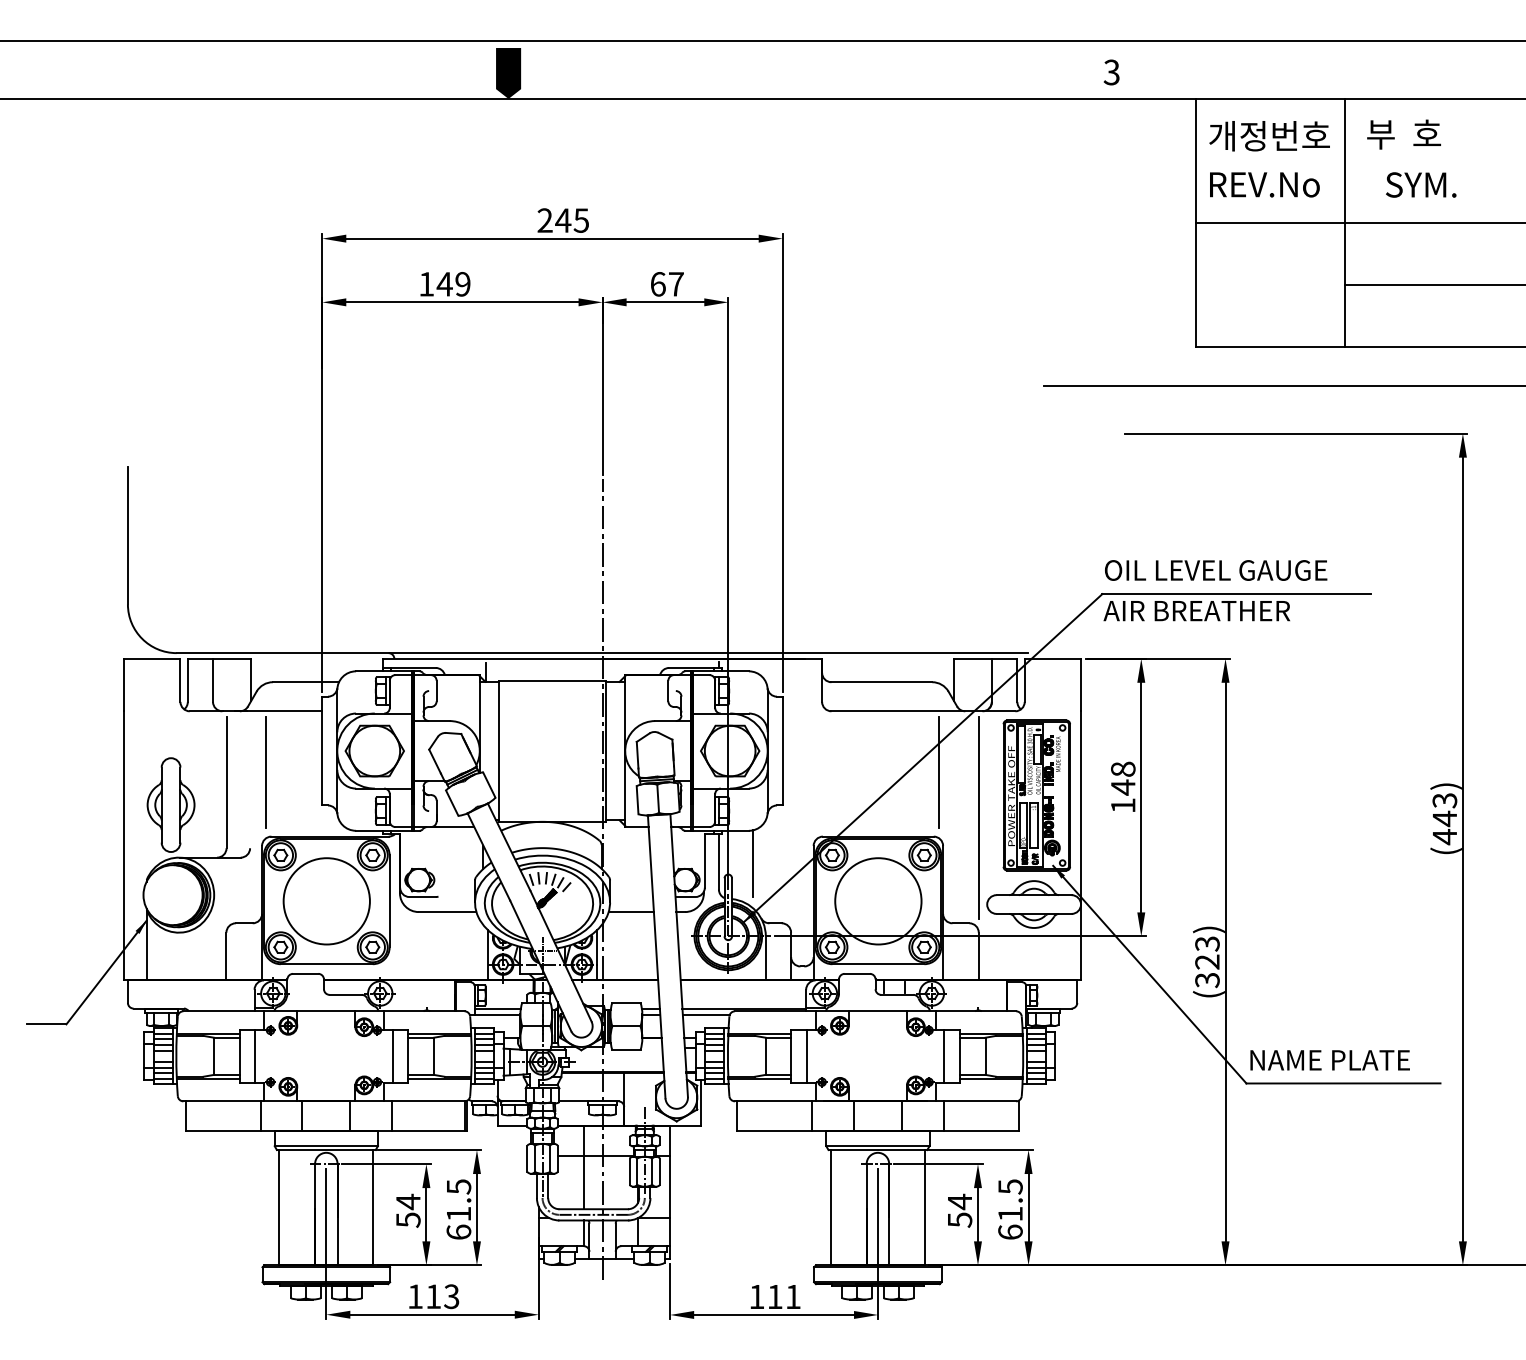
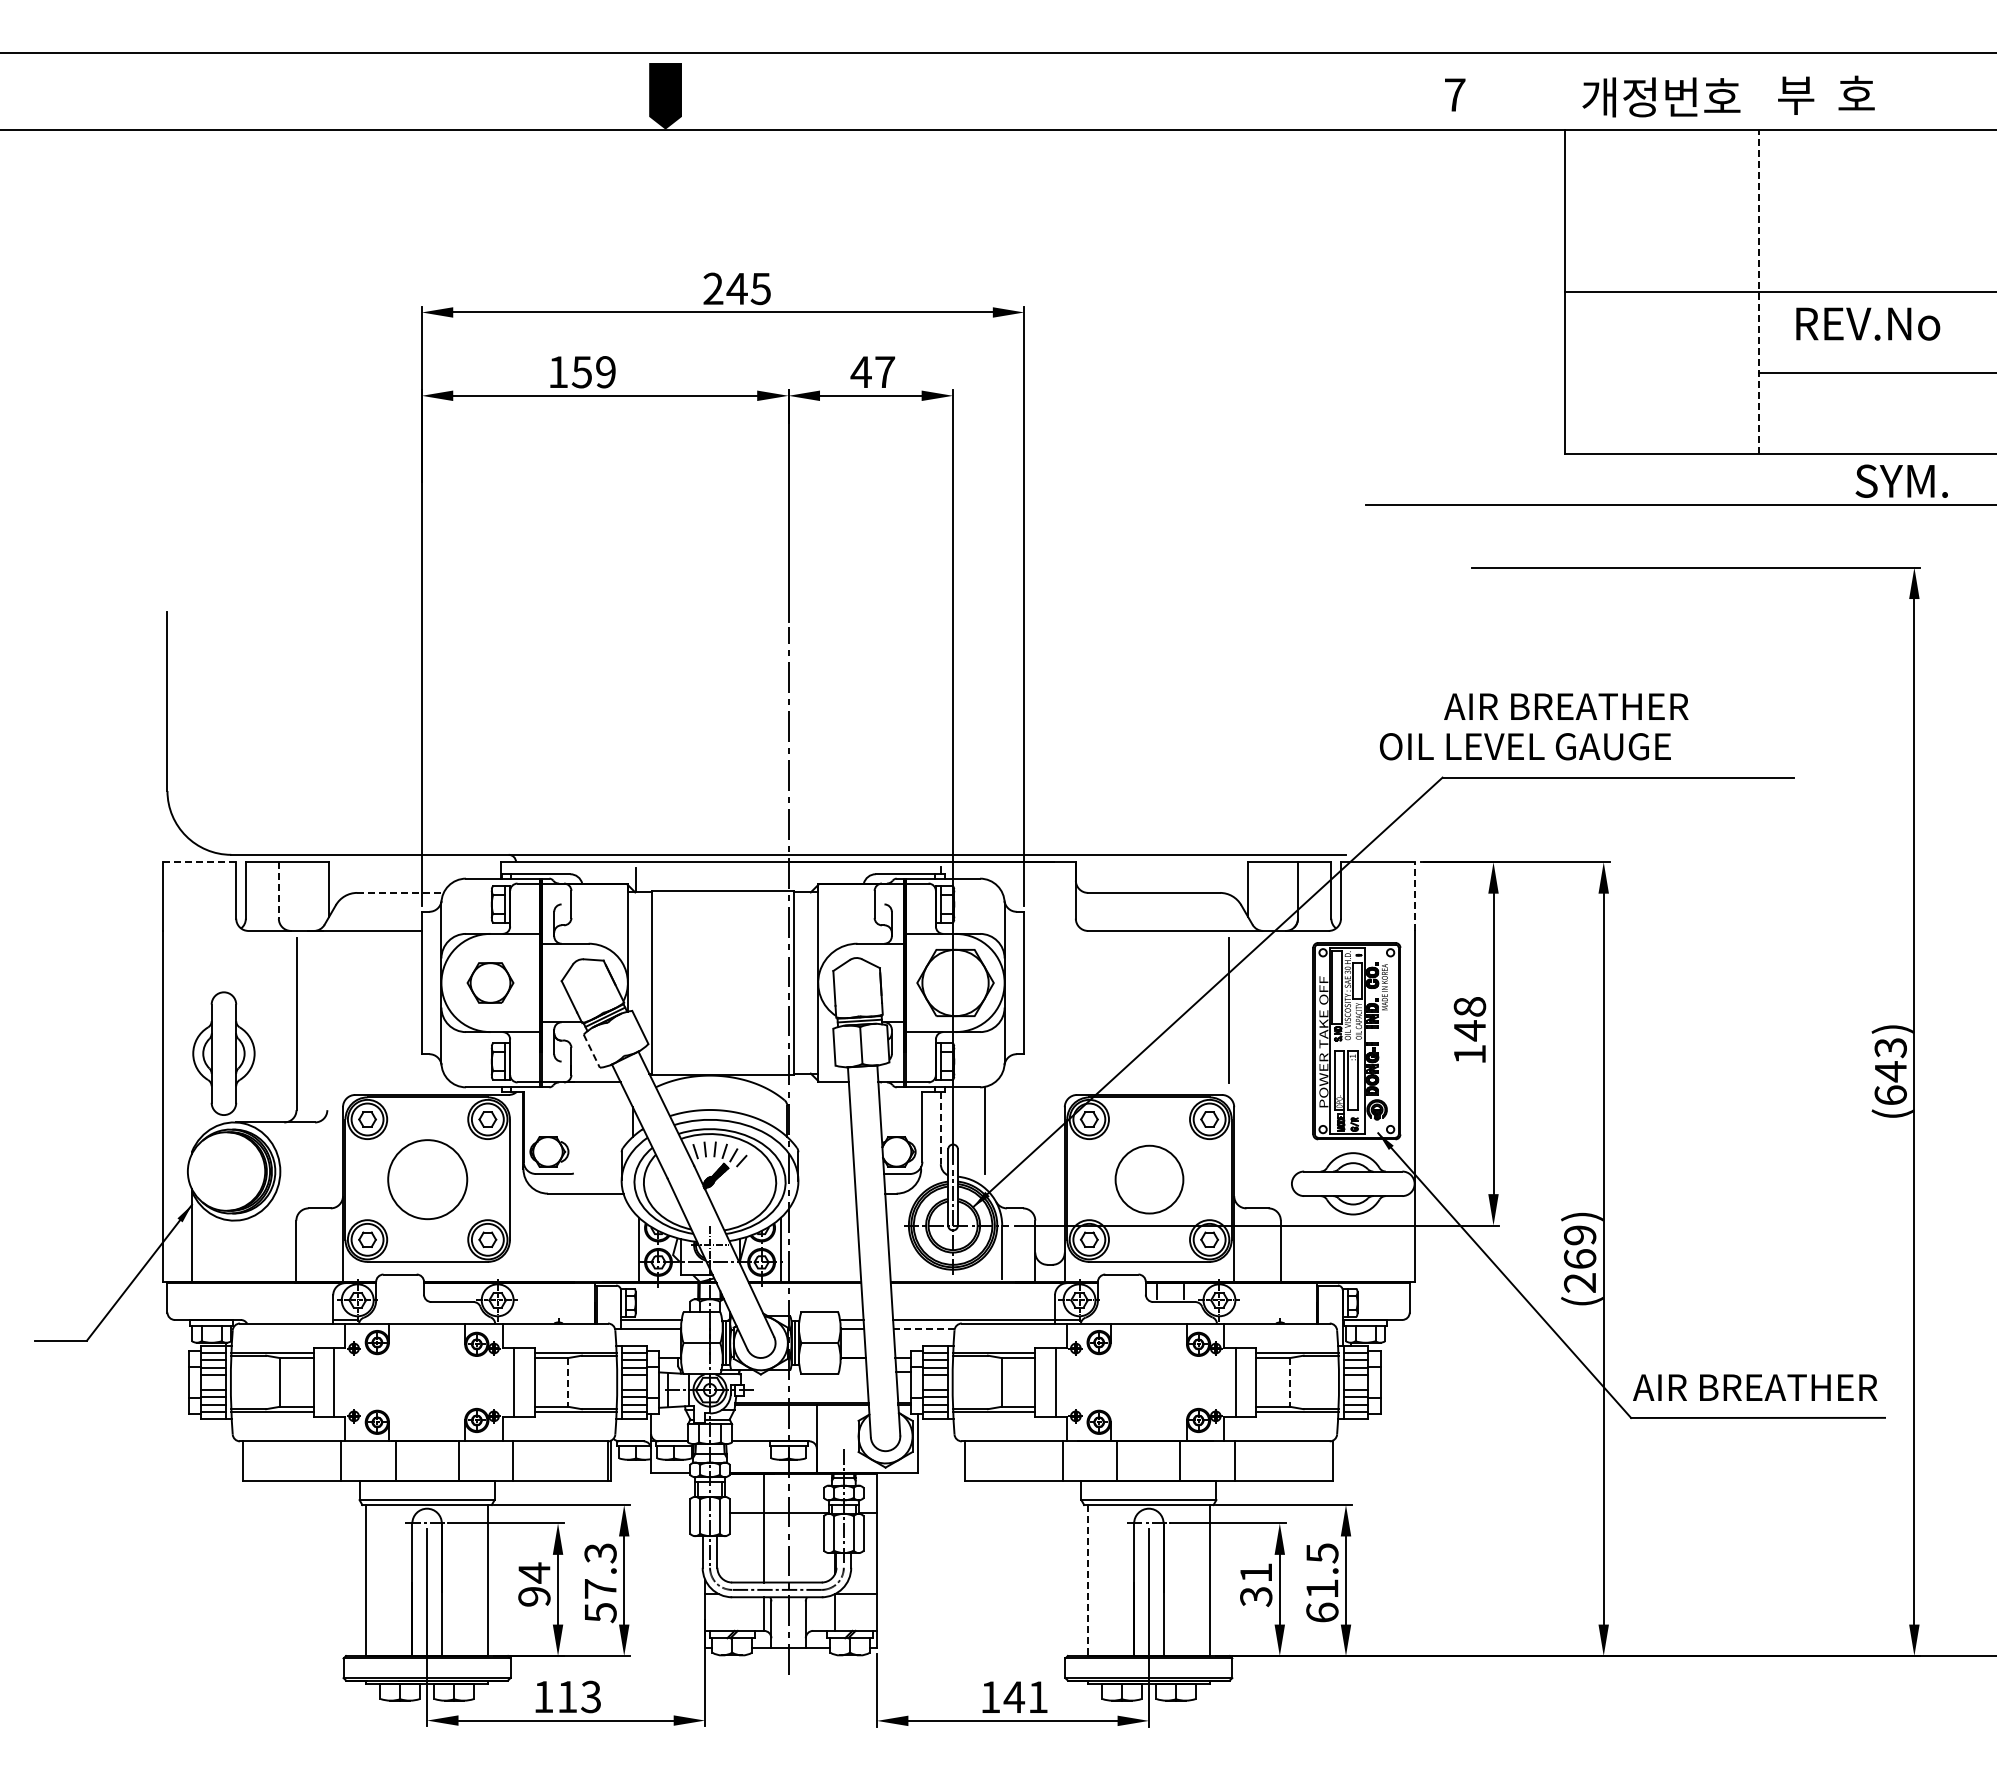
text: (1111, 72) -> (1454, 94), 3 -> 7
text: (1404, 133) -> (1826, 94), moved
text: (1269, 136) -> (1661, 97), moved
text: (1265, 184) -> (1868, 323), moved
text: (1420, 184) -> (1901, 480), moved
line: (1344, 222) -> (1759, 291), solid -> dashed
text: (444, 284) -> (581, 372), 149 -> 159
text: (657, 284) -> (860, 372), 67 -> 47
text: (1216, 570) -> (1525, 746), moved
text: (1197, 610) -> (1566, 706), moved
line: (152, 658) -> (199, 862), solid -> dashed
line: (212, 680) -> (278, 890), solid -> dashed
line: (306, 681) -> (400, 892), solid -> dashed
line: (1080, 684) -> (1414, 896), solid -> dashed
part: (374, 750) -> (490, 982), size x0.6
line: (265, 772) -> (347, 1010), removed
line: (452, 803) -> (592, 1051), solid -> dashed
line: (978, 817) -> (1280, 1070), removed
text: (1444, 837) -> (1890, 1095), (443) -> (643)
line: (718, 862) -> (940, 1128), solid -> dashed
circle: (326, 901) -> (427, 1179), size x0.7
circle: (878, 901) -> (1149, 1179), size x0.6
line: (630, 911) -> (825, 1193), removed
text: (1207, 962) -> (1580, 1259), (323) -> (269)
line: (706, 1015) -> (924, 1328), solid -> dashed
line: (433, 1056) -> (567, 1382), solid -> dashed
line: (985, 1056) -> (1289, 1382), solid -> dashed
text: (1341, 1060) -> (1755, 1387), NAME PLATE -> AIR BREATHER
line: (831, 1208) -> (1087, 1581), solid -> dashed
text: (458, 1209) -> (600, 1583), 61.5 -> 57.3
text: (959, 1210) -> (1255, 1584), 54 -> 31
text: (408, 1220) -> (534, 1597), 54 -> 94
text: (775, 1296) -> (1014, 1696), 111 -> 141

